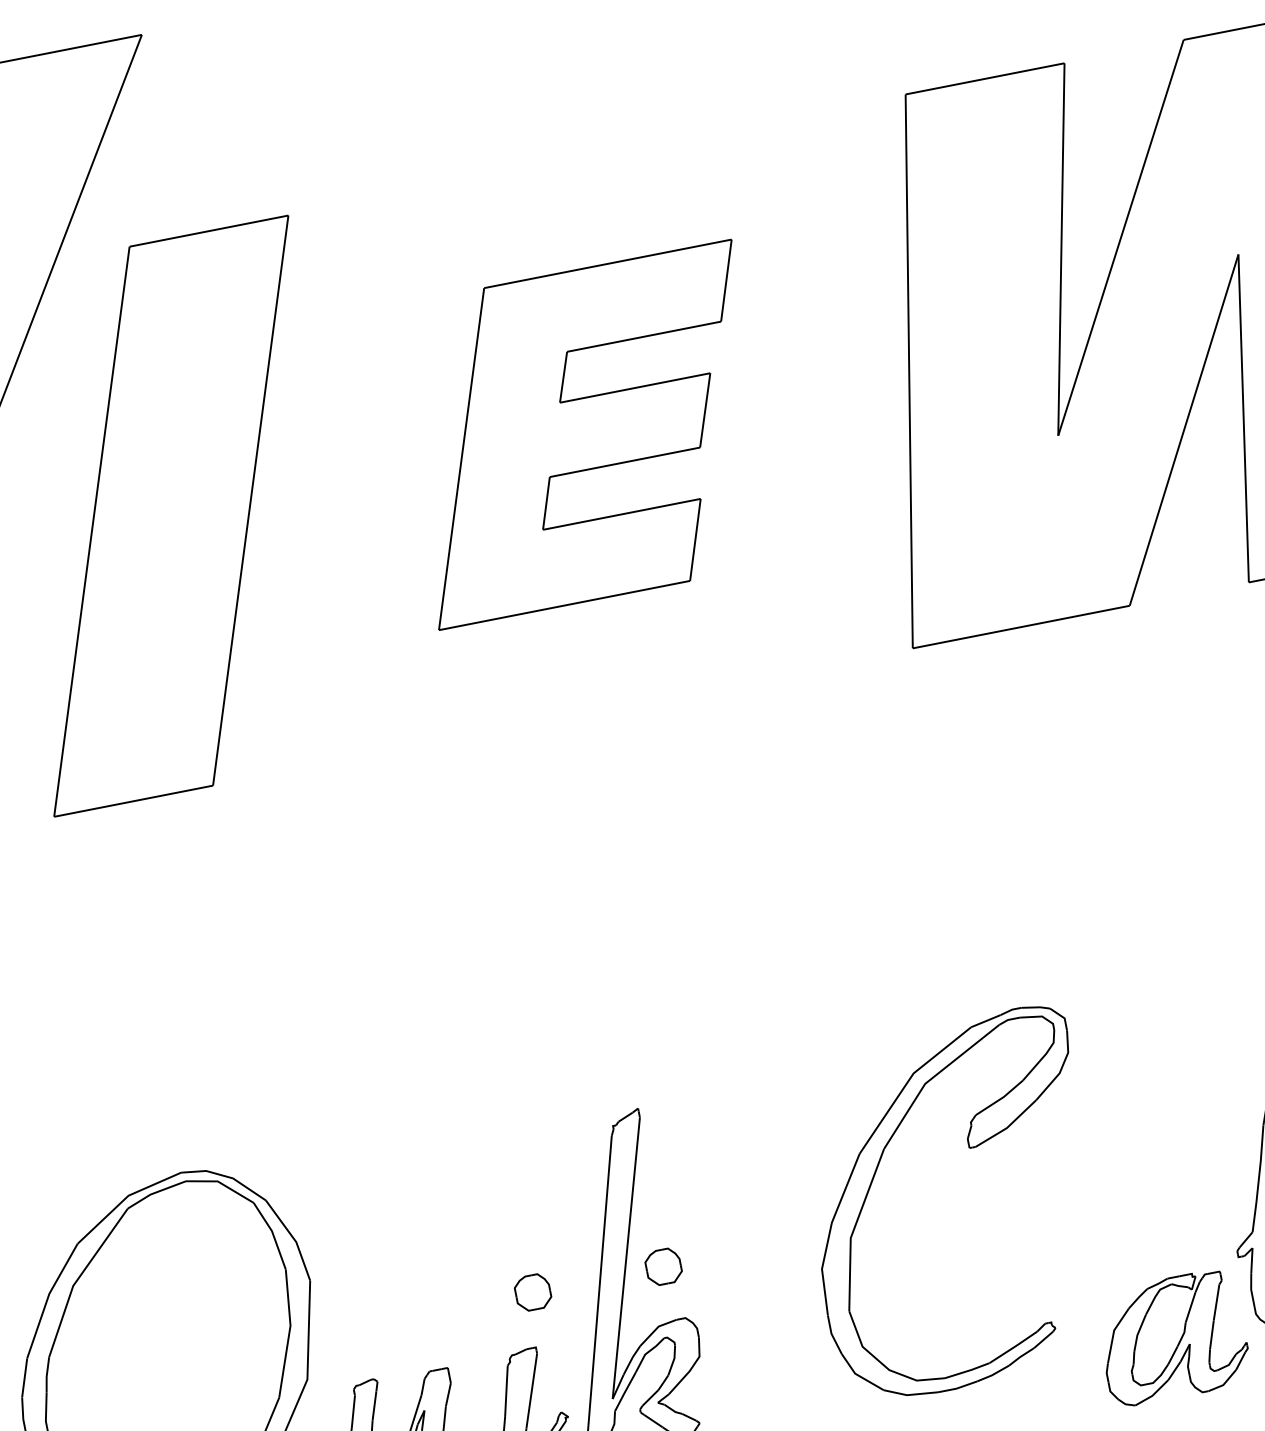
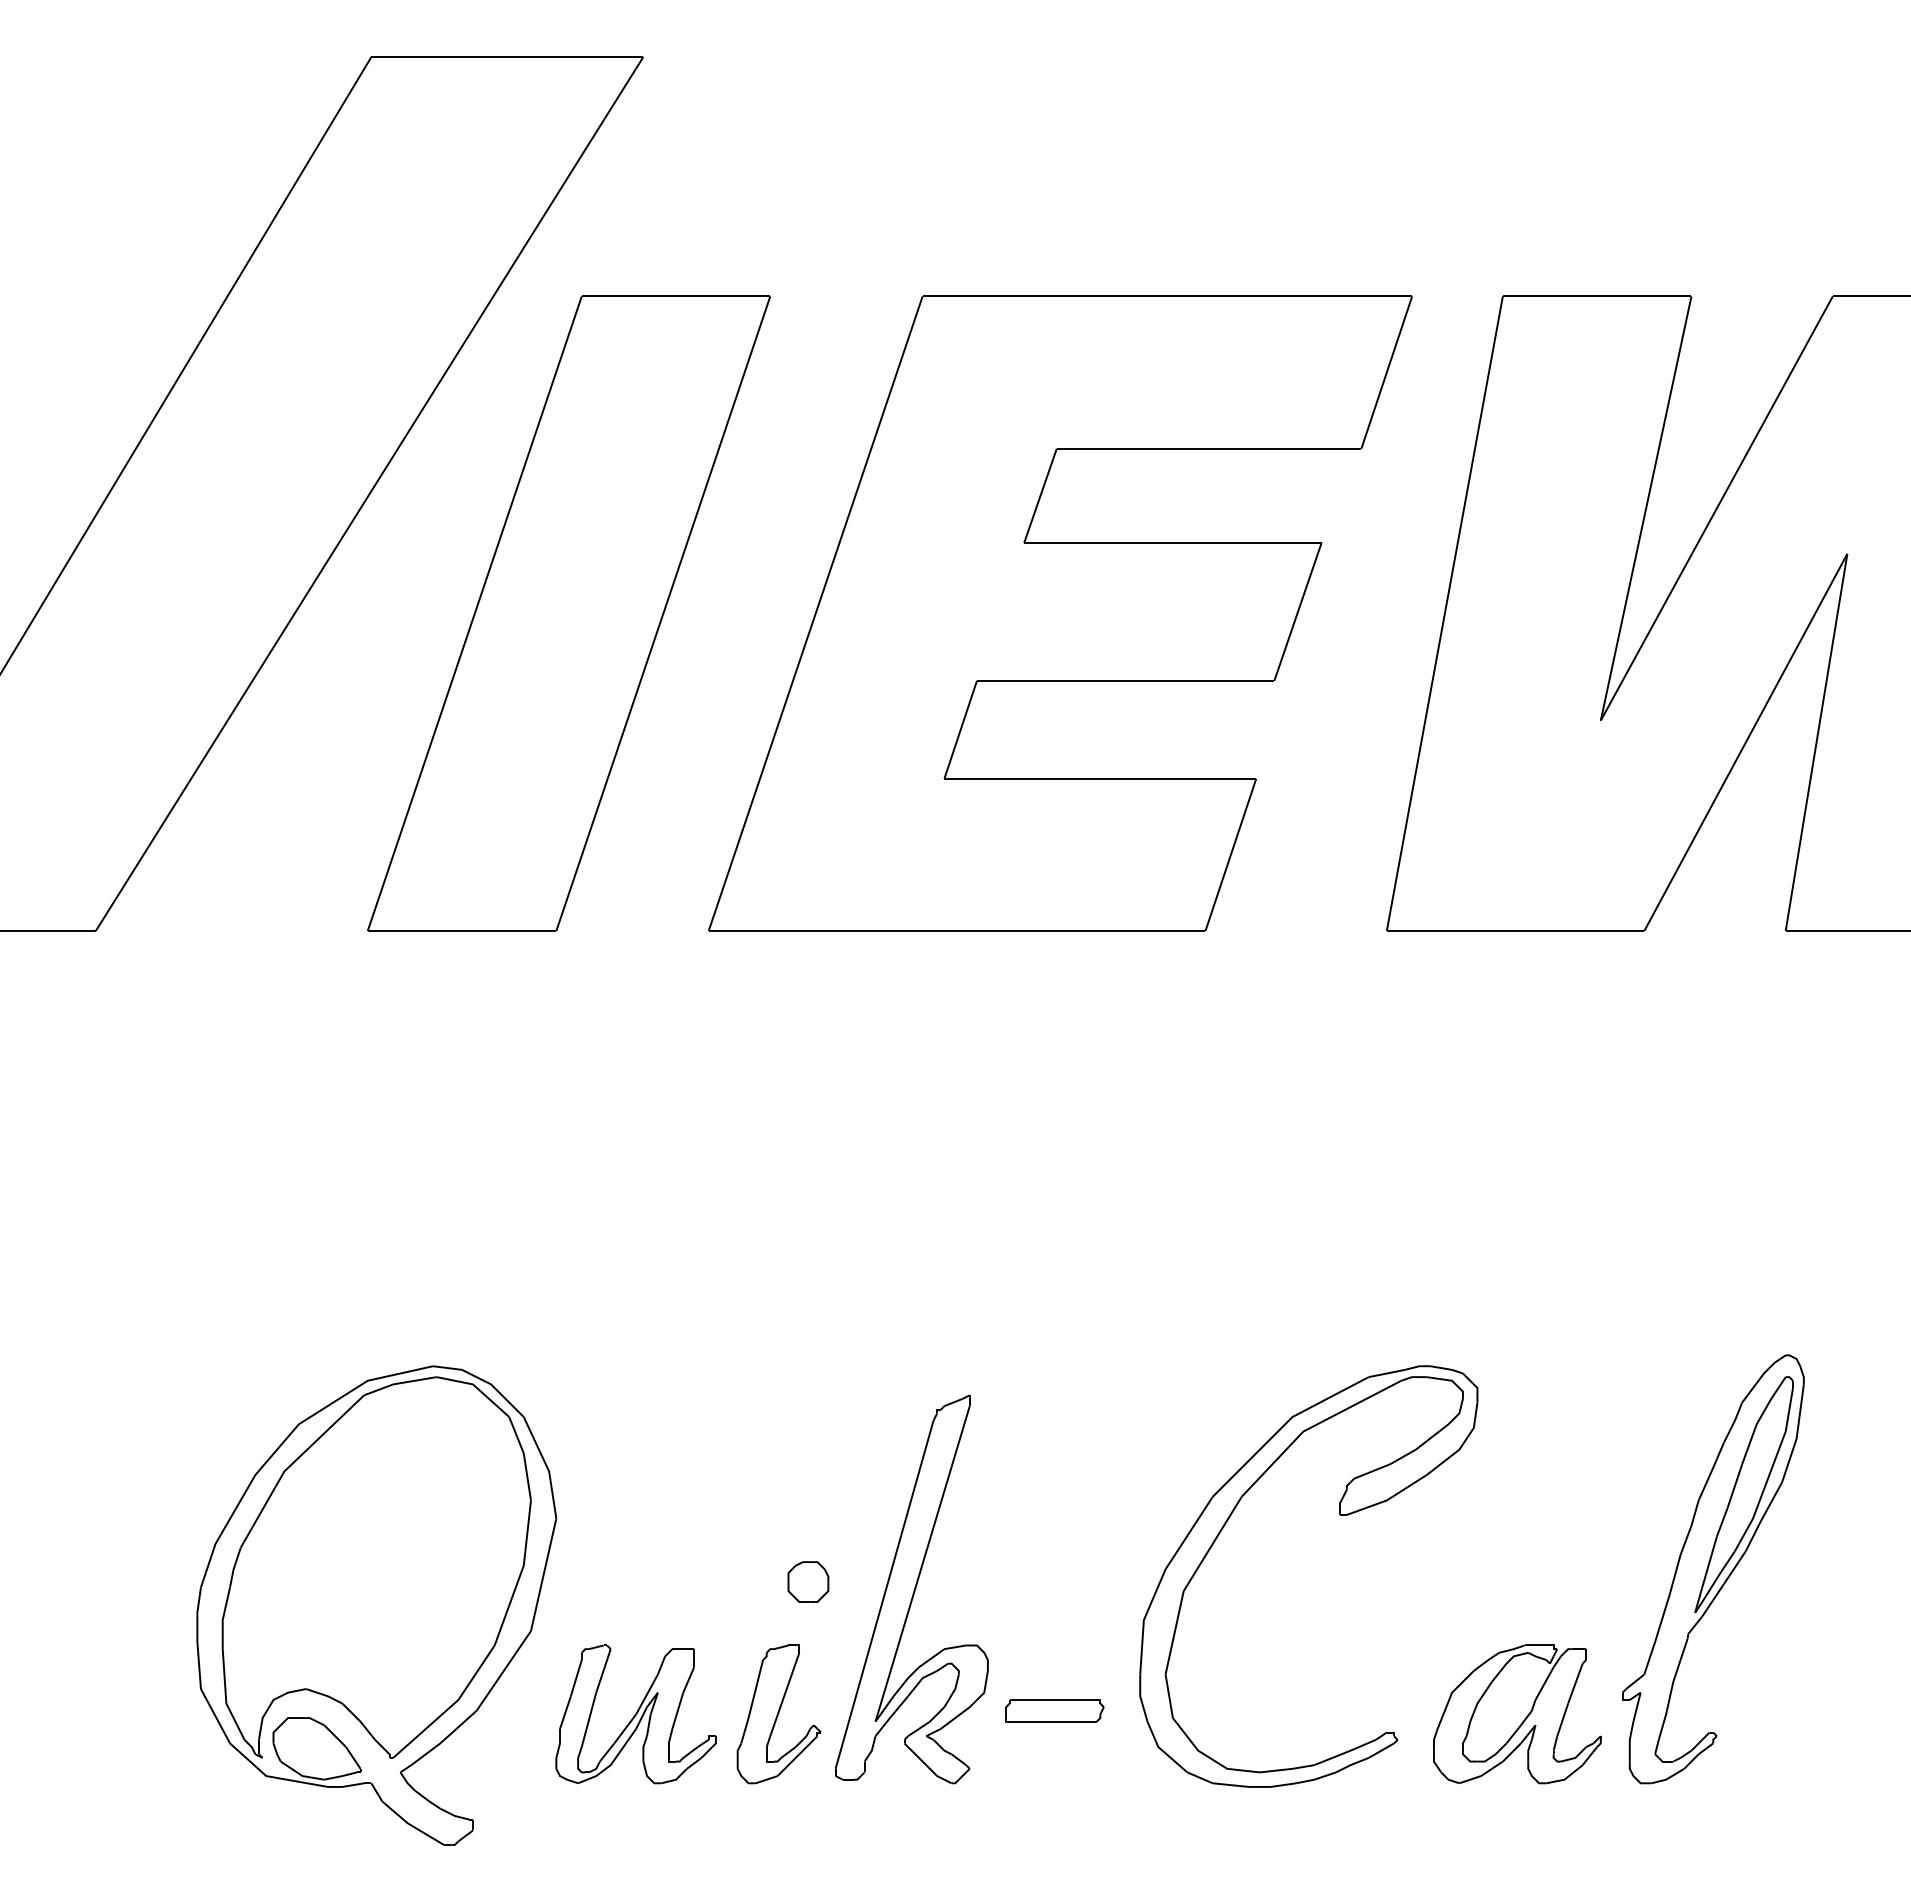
part: (585, 434) -> (1060, 613), size x1.67
part: (663, 1266) -> (963, 1581), removed
part: (1179, 1340) -> (1524, 1718), moved
part: (761, 1360) -> (1054, 1710), added

